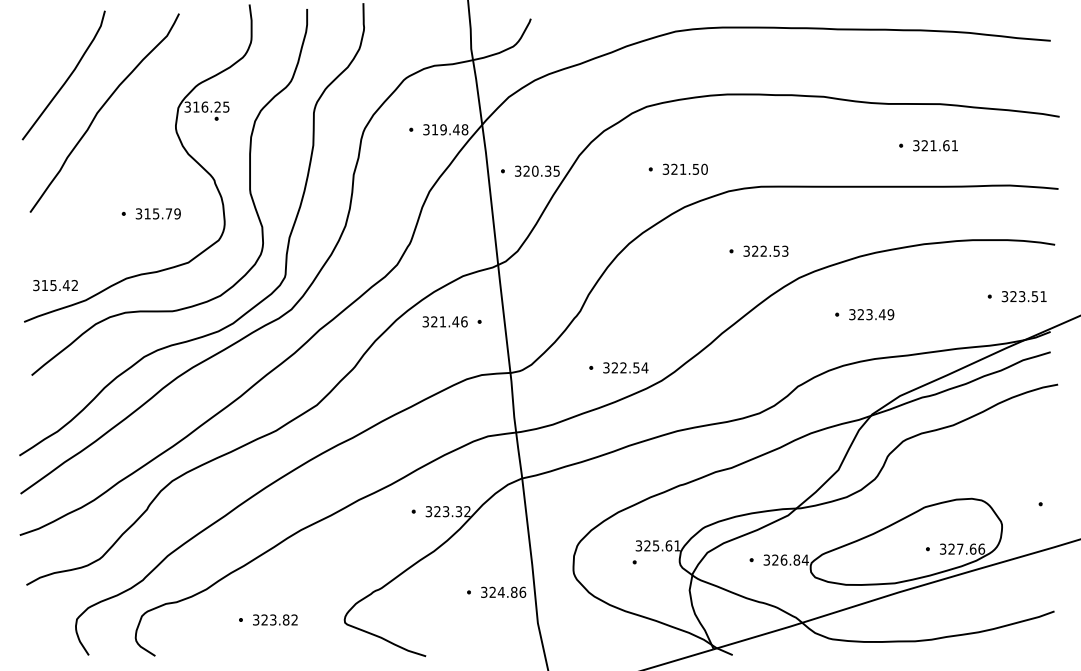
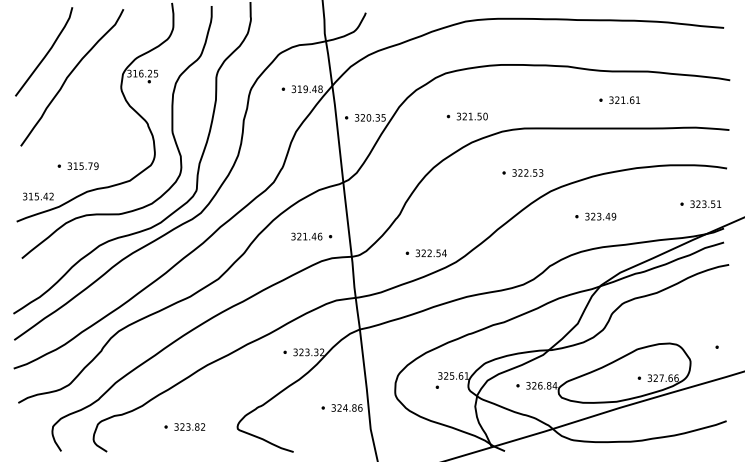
part: (927, 144) -> (619, 99), moved
part: (150, 212) -> (77, 165), moved
part: (451, 321) -> (311, 236), moved

